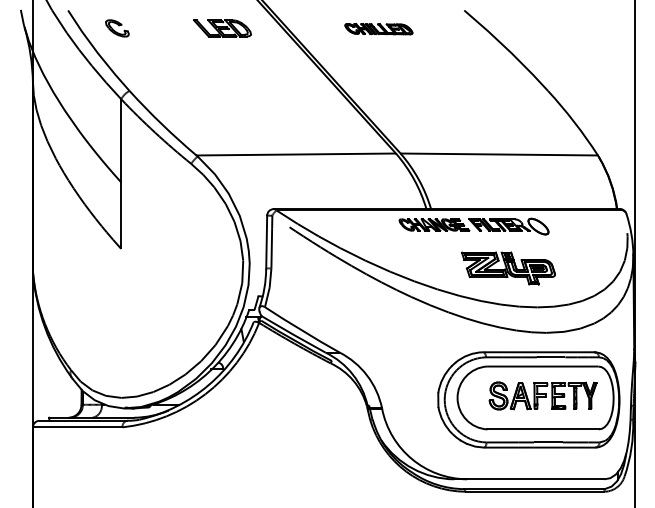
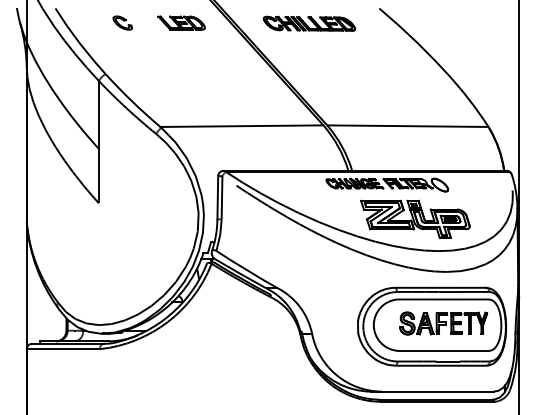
part: (117, 28) -> (122, 23), moved
part: (378, 28) -> (309, 23), size x1.67
part: (508, 268) -> (415, 219), size x1.43

